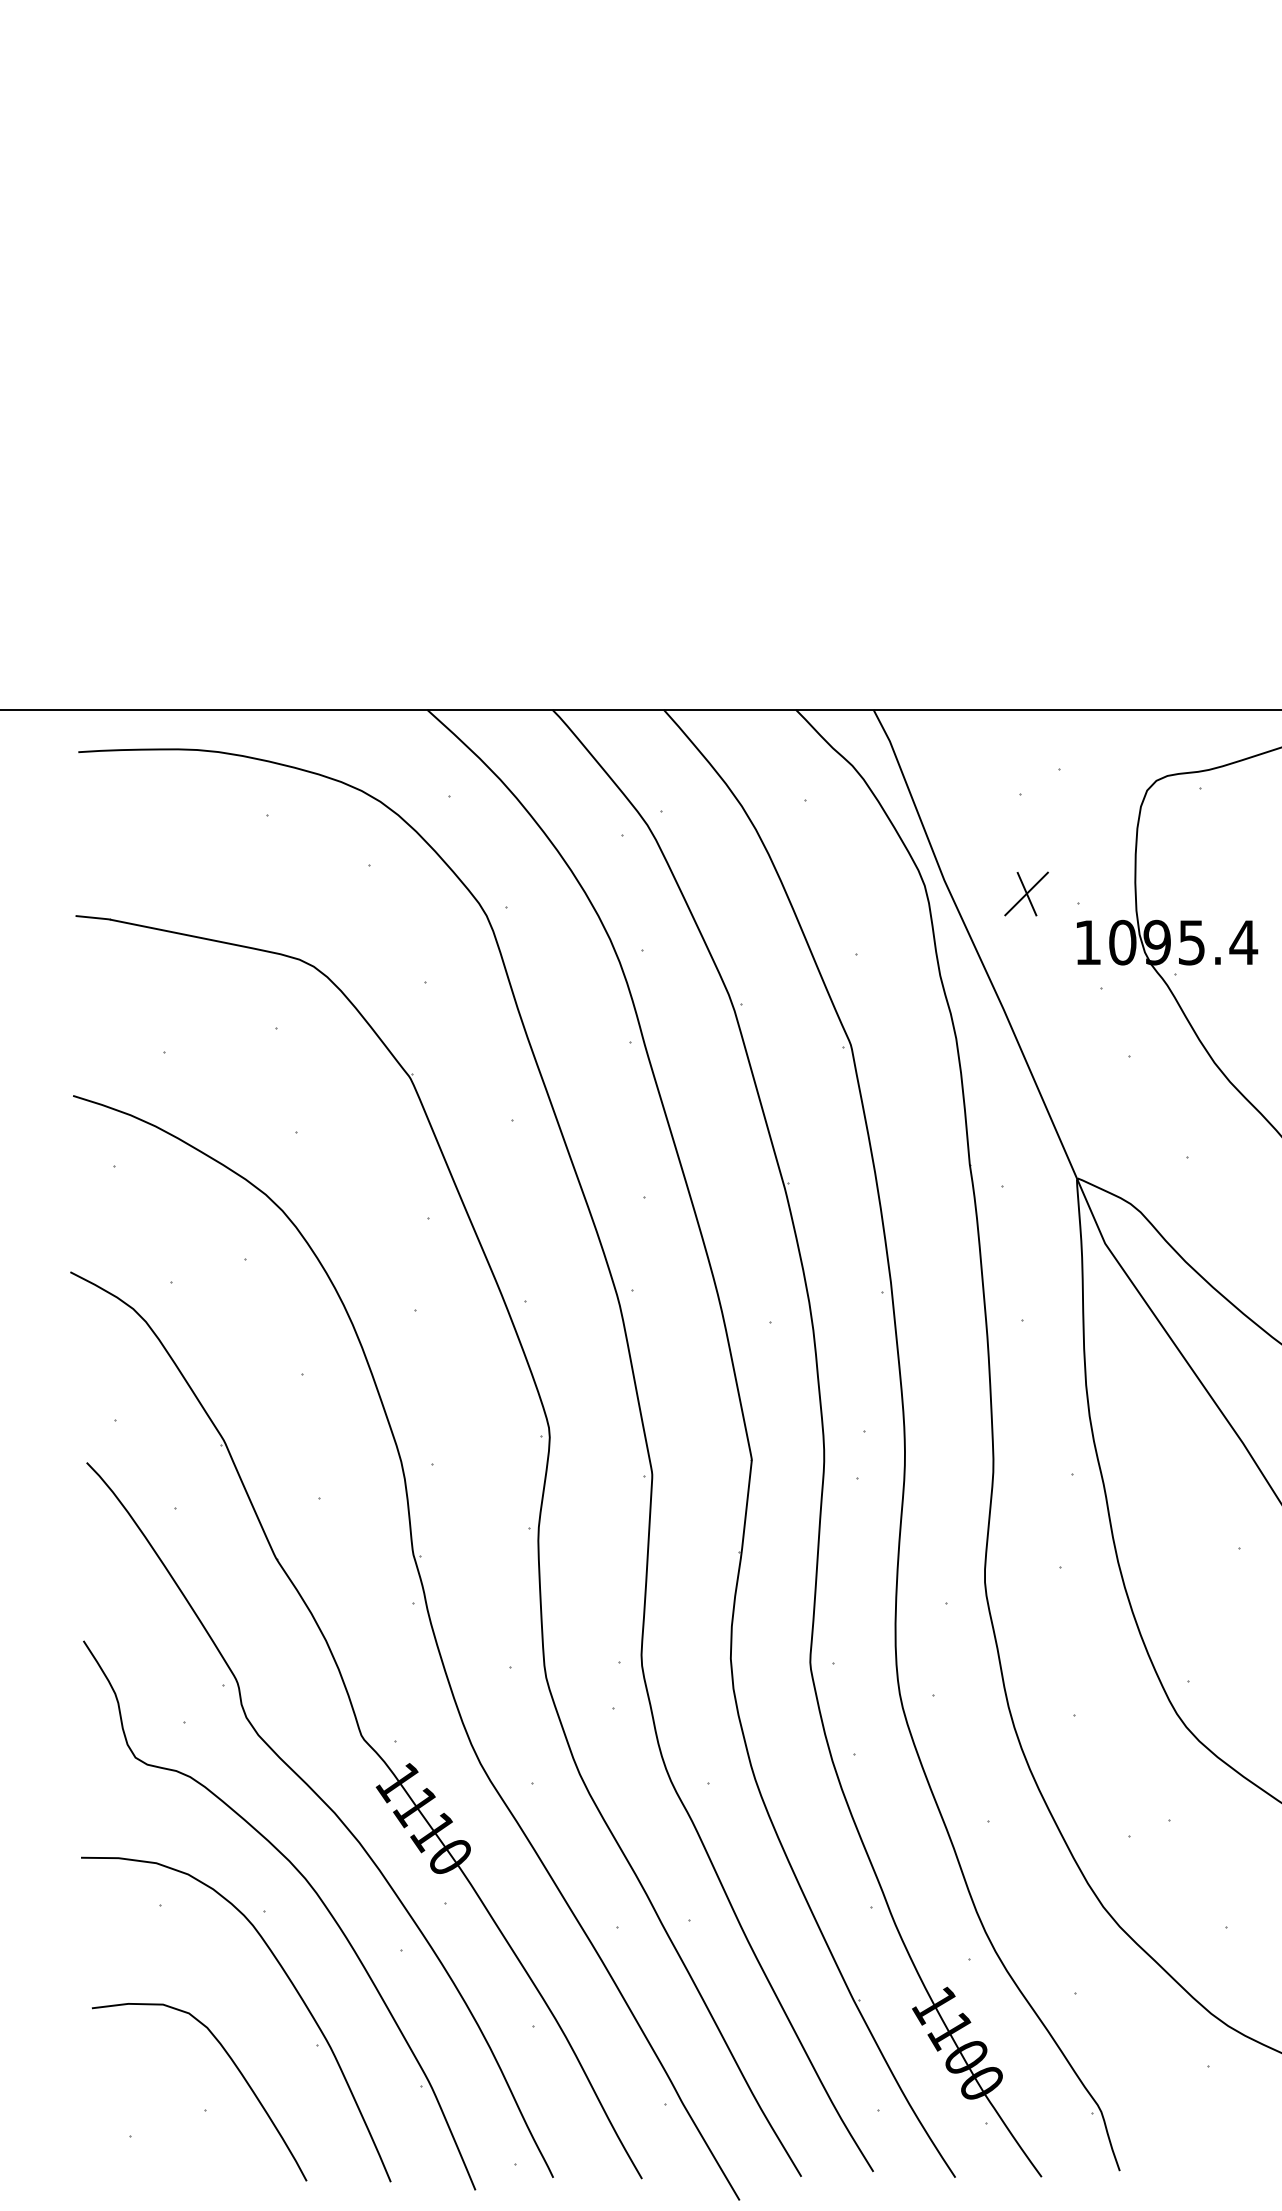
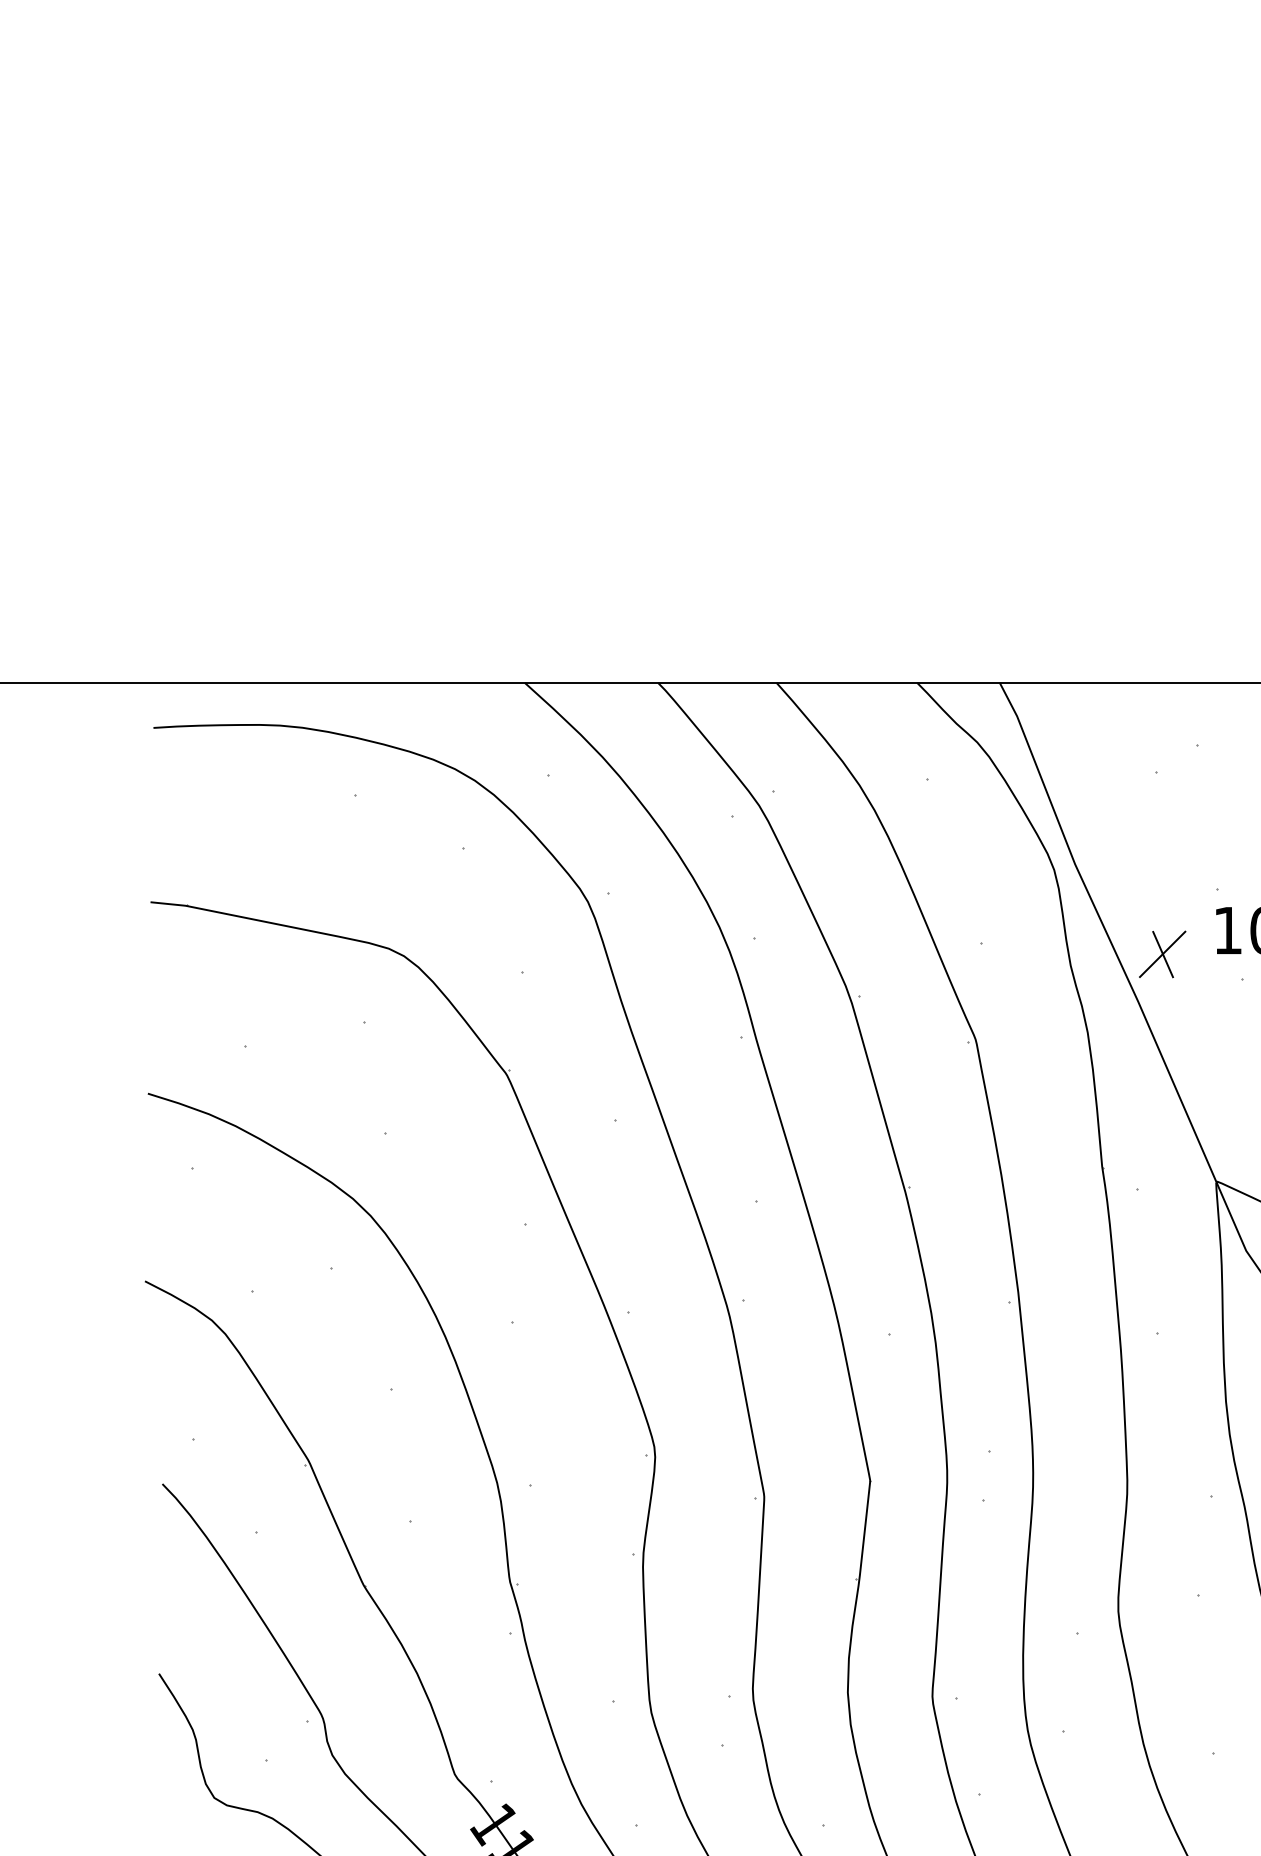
part: (1026, 893) -> (1162, 953), moved

